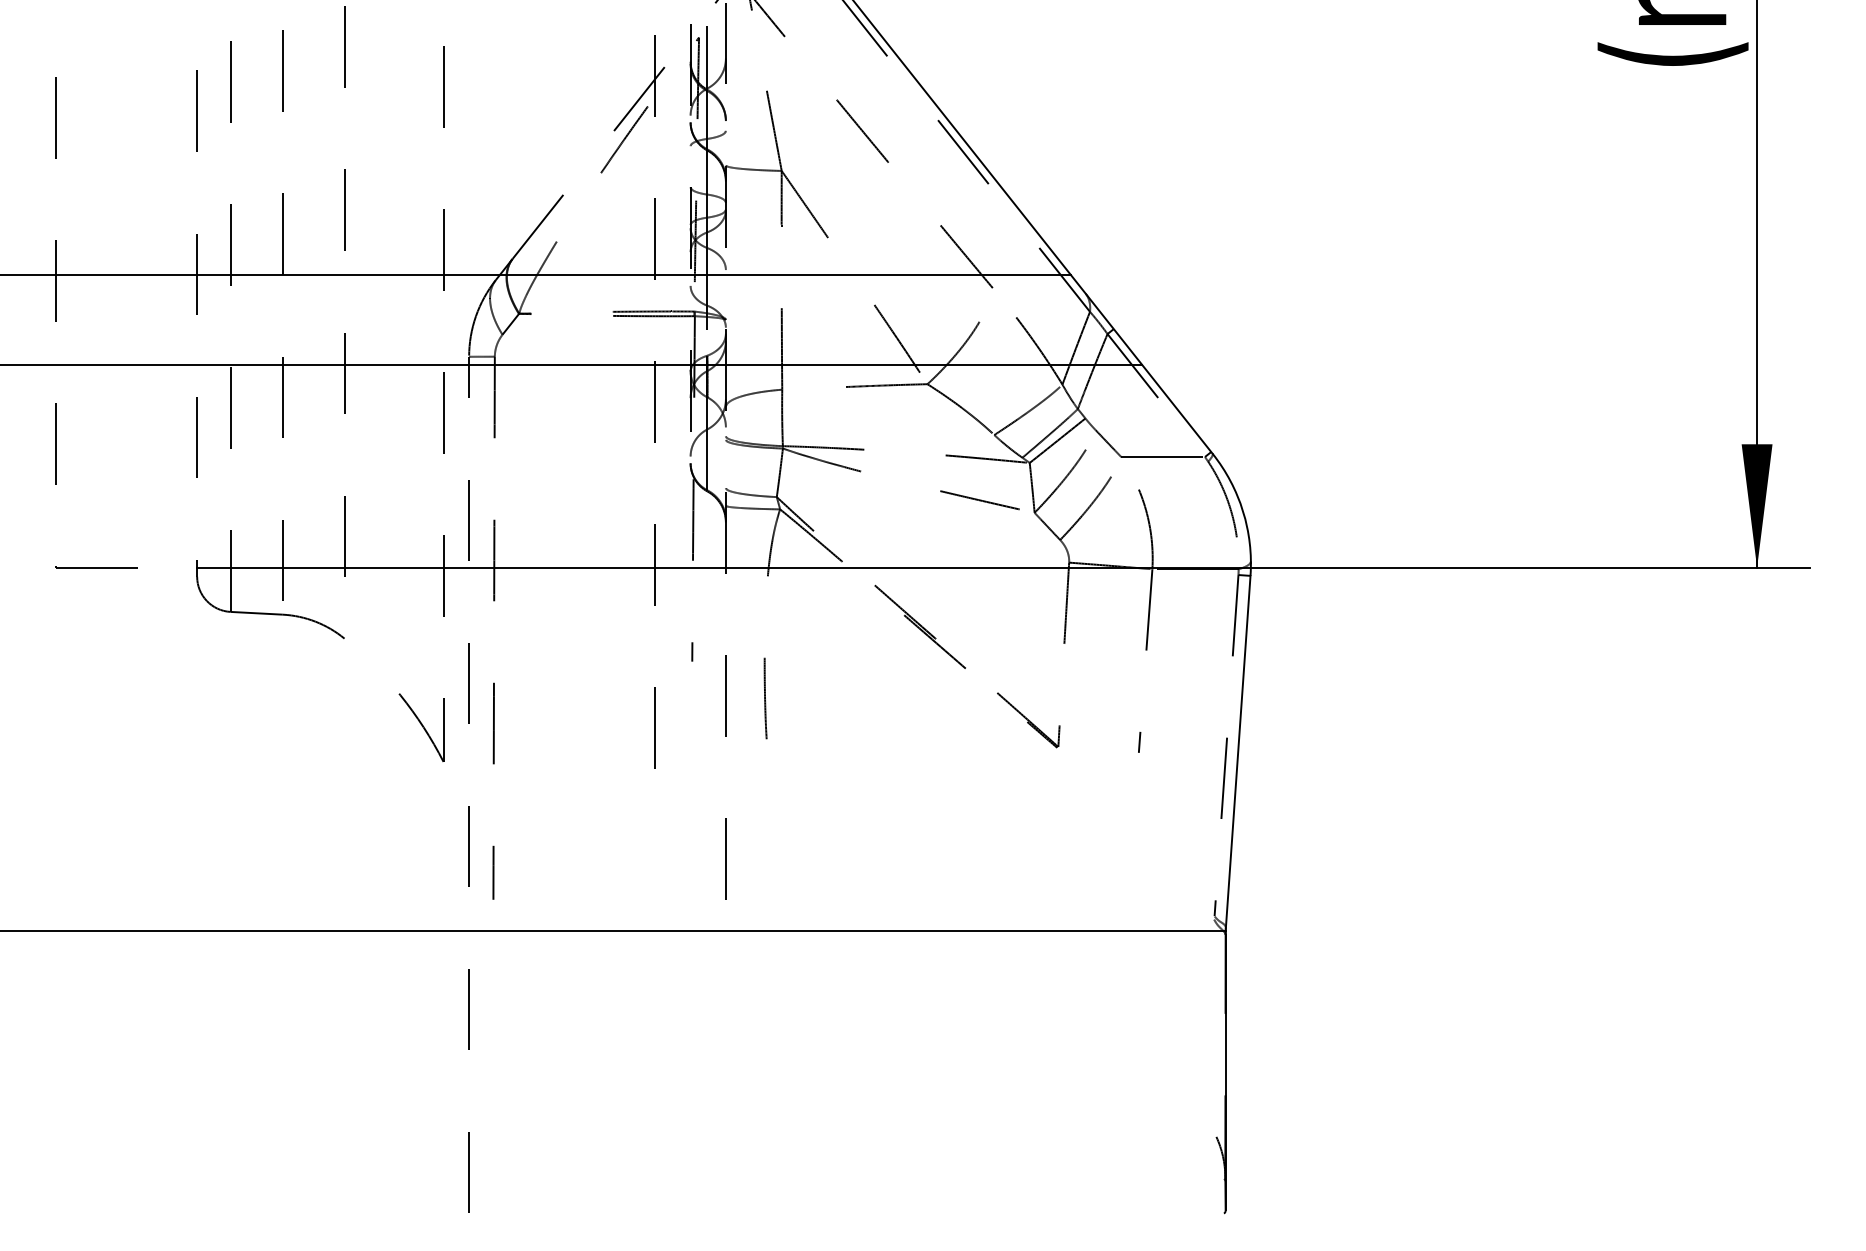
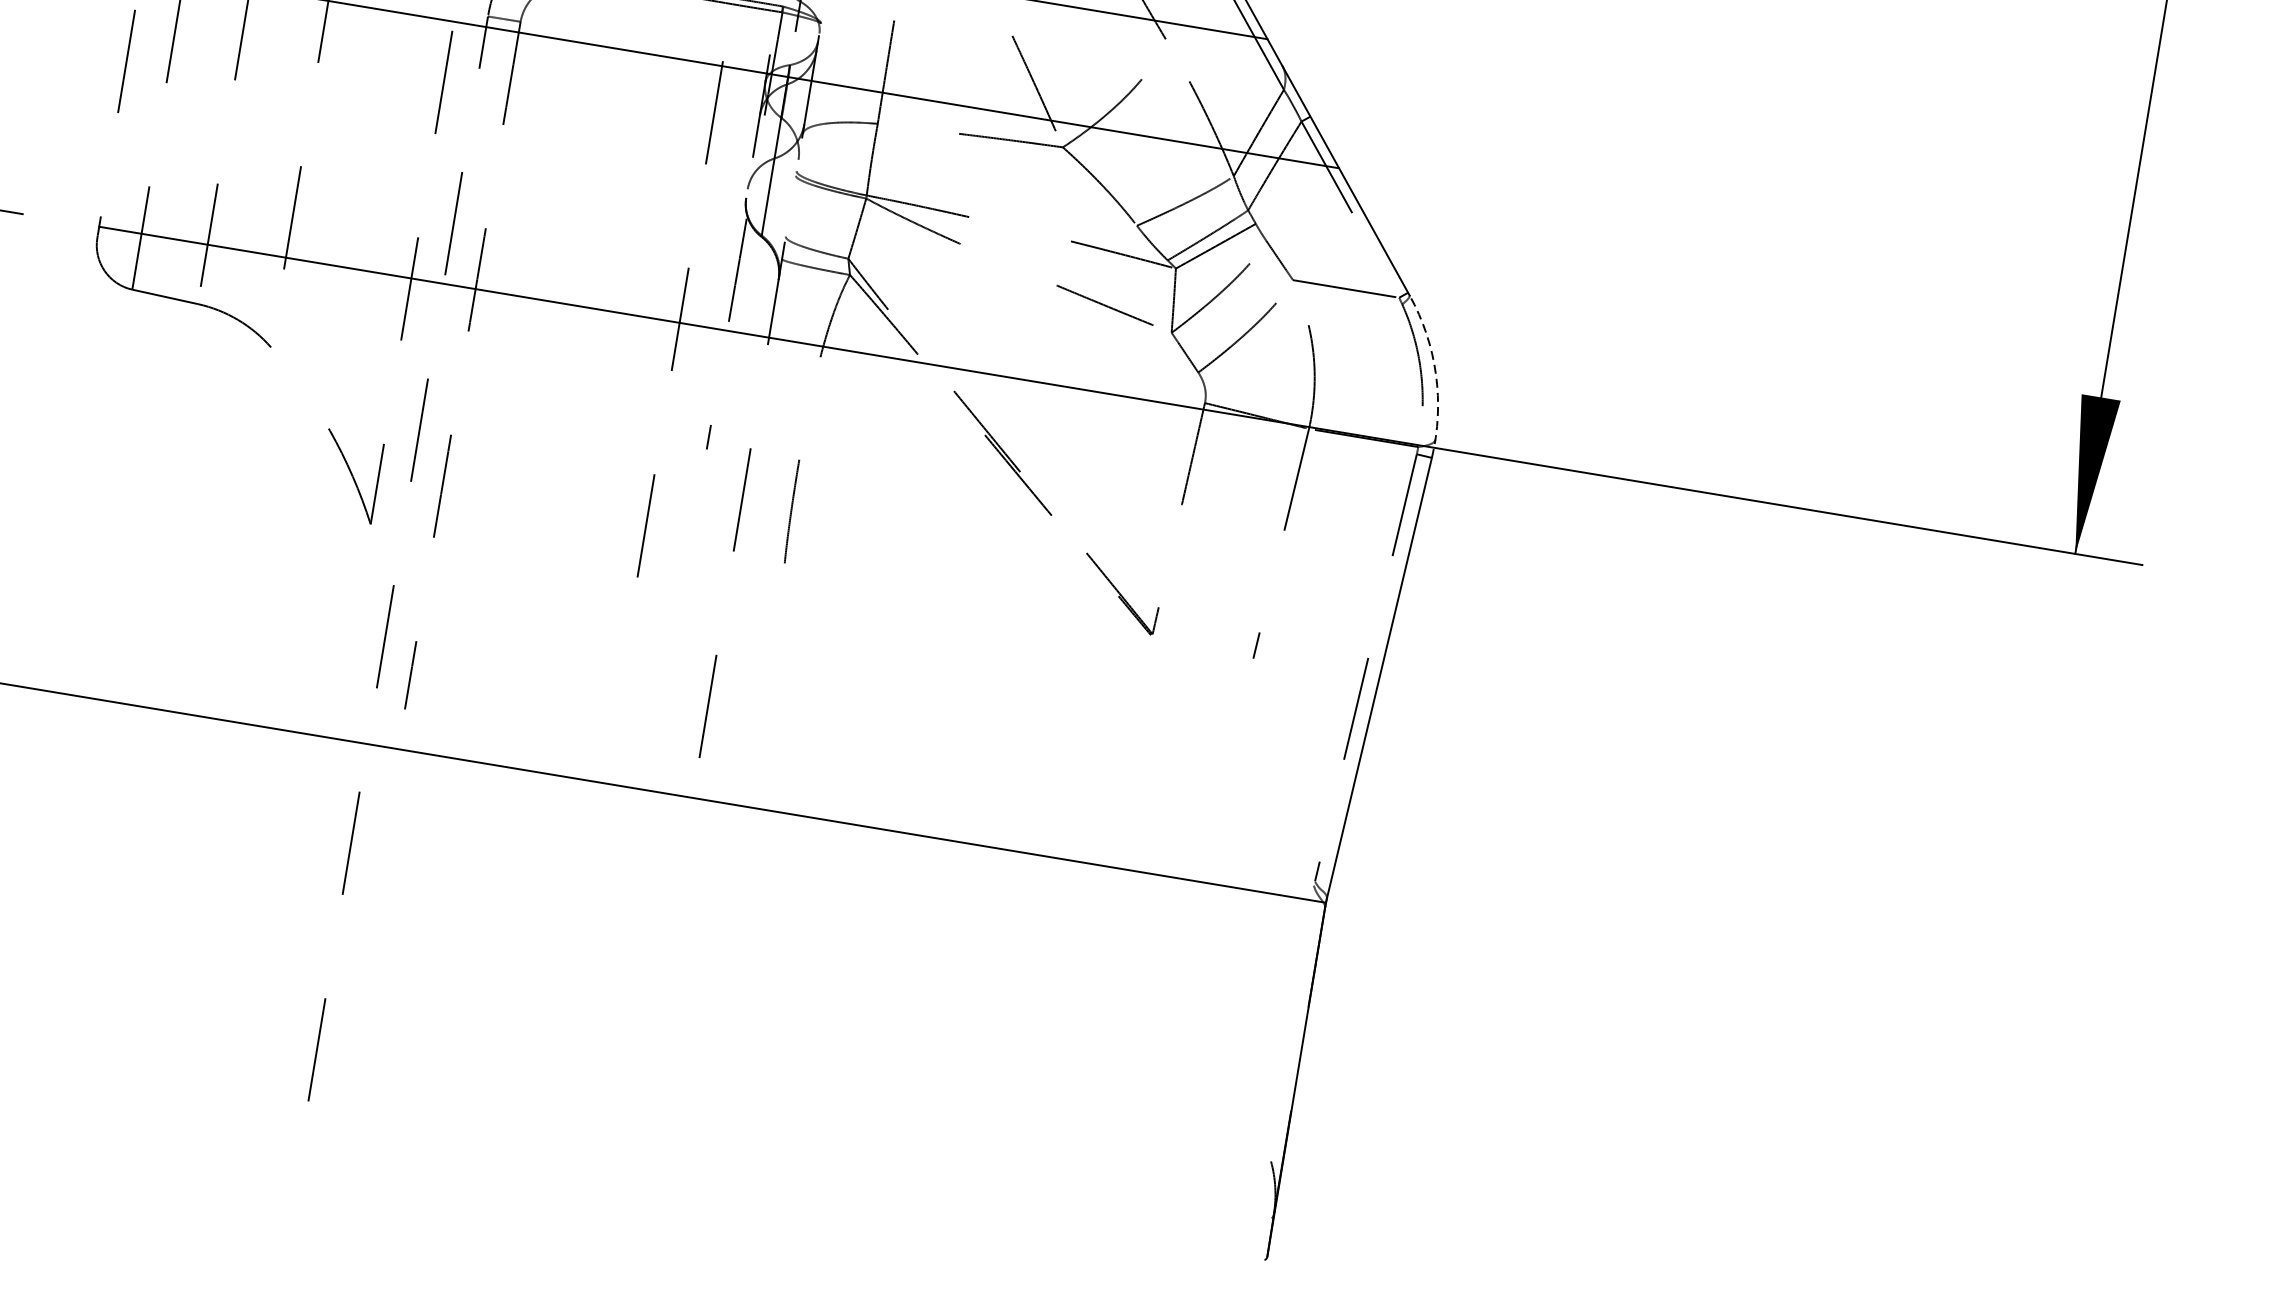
arc: (1243, 511) -> (1436, 374), solid -> dashed

